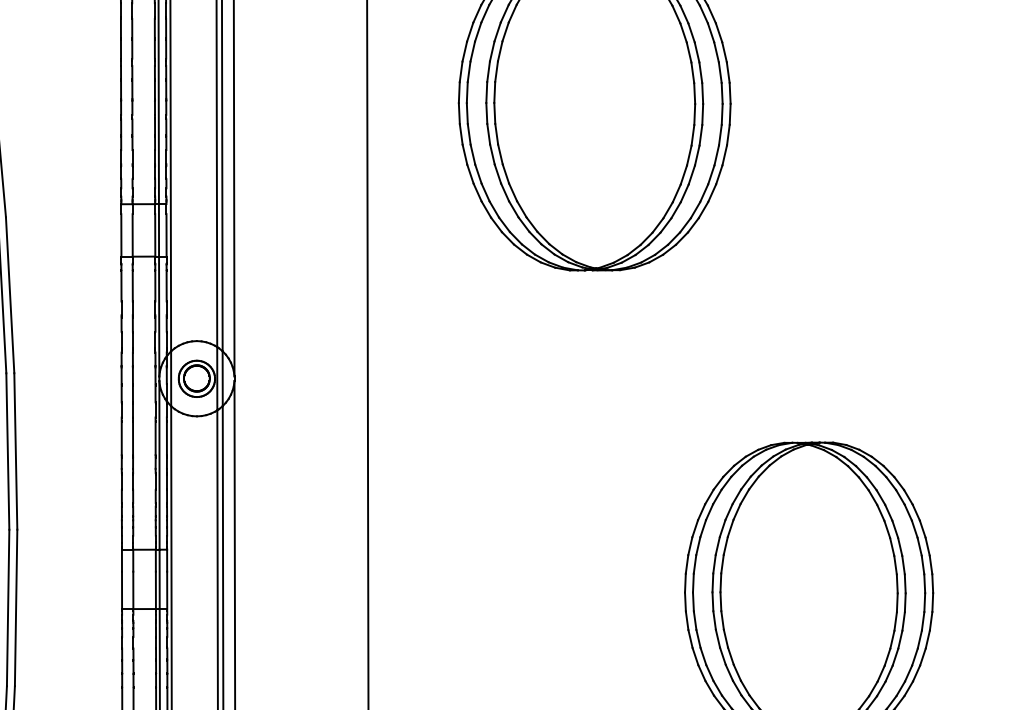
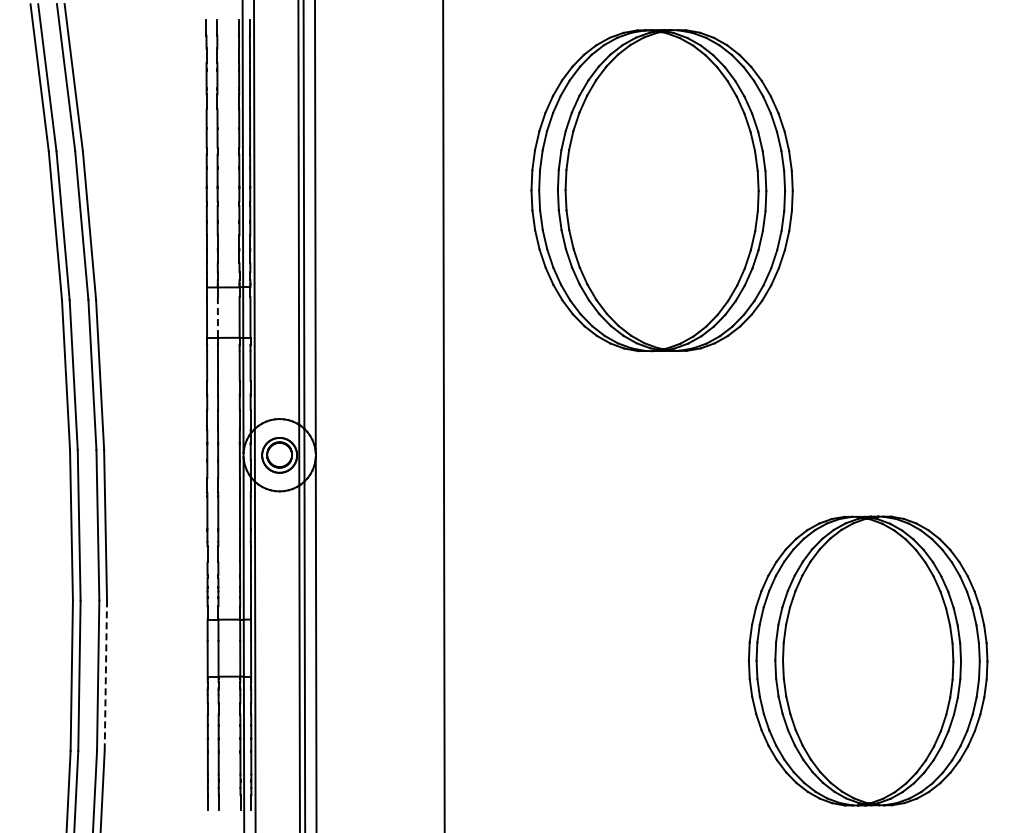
line: (132, 235) -> (217, 317), solid -> dashed
line: (15, 608) -> (105, 676), solid -> dashed

